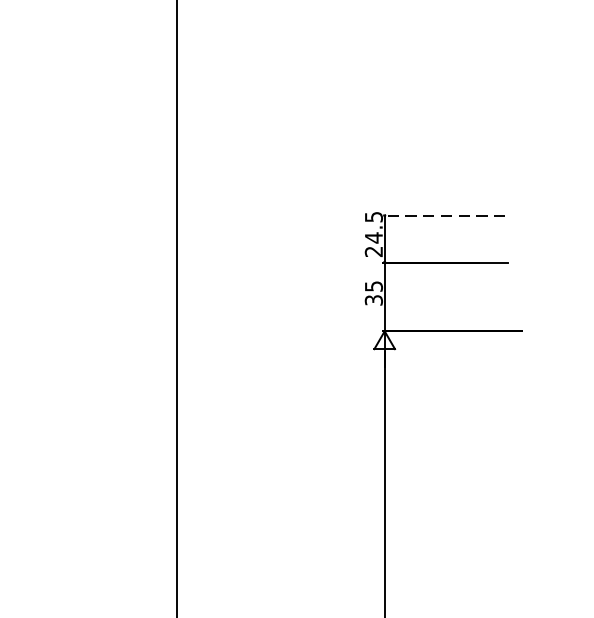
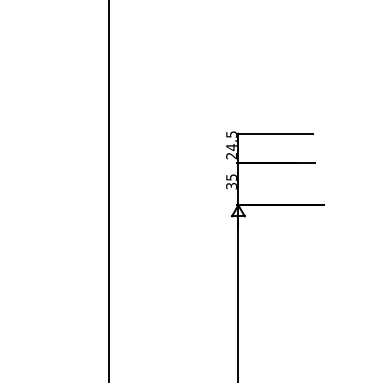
line: (442, 215) -> (274, 133), dashed -> solid

